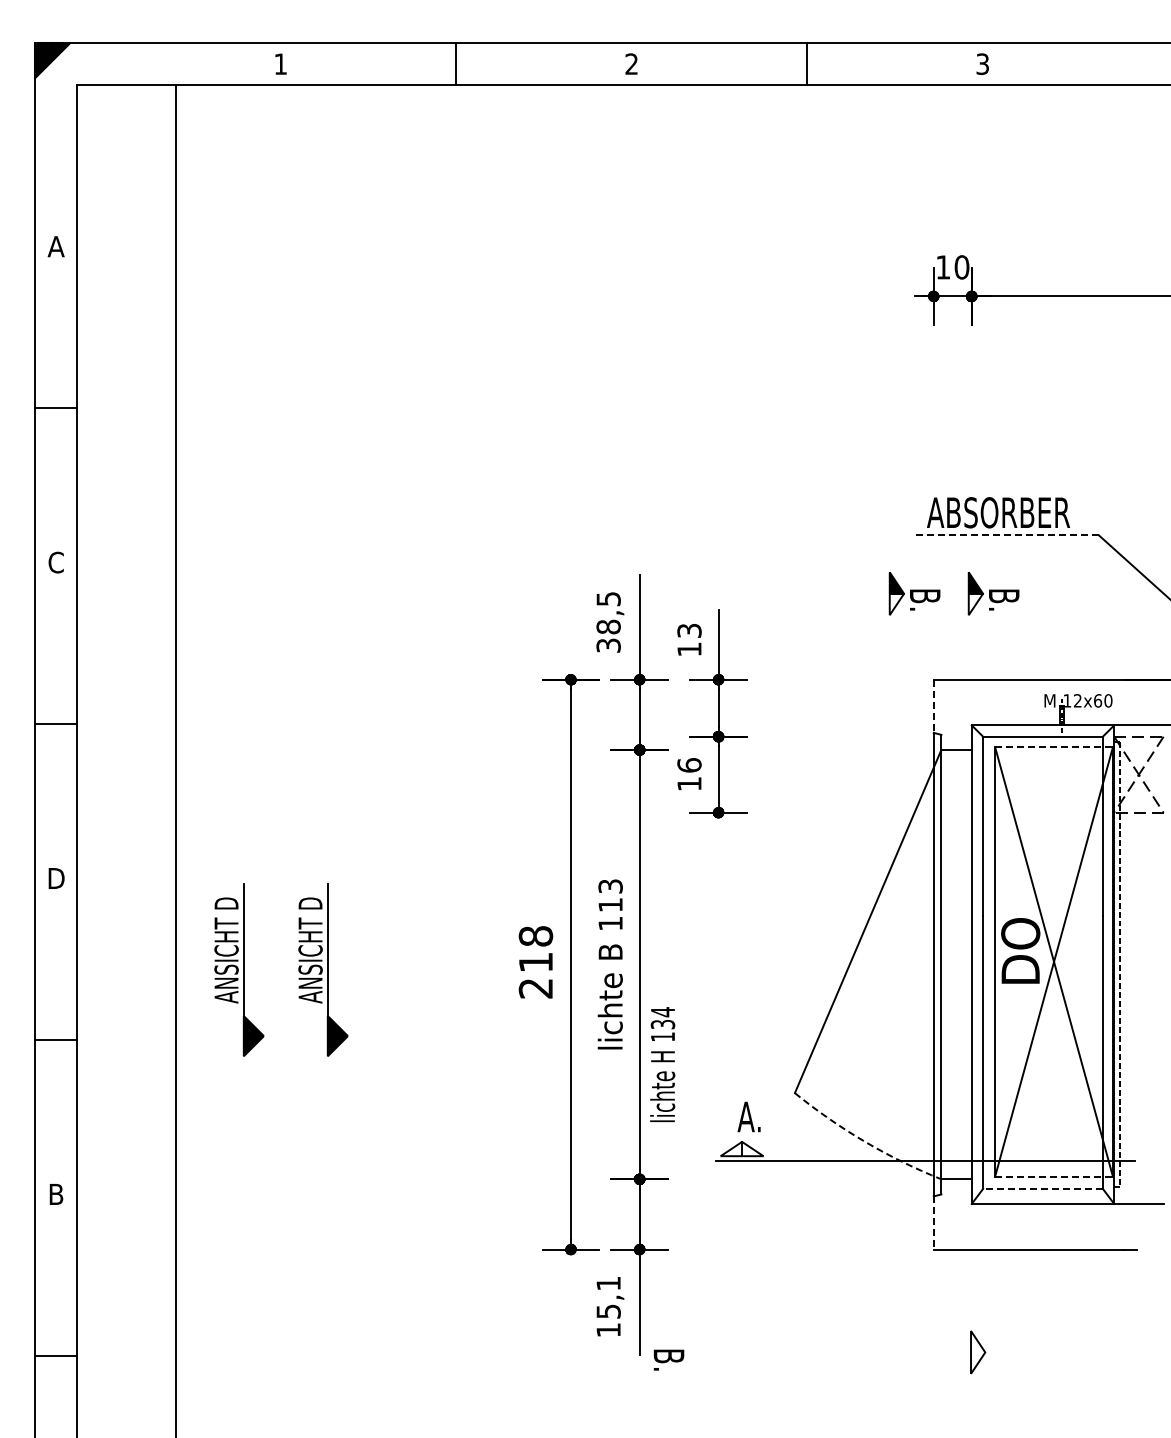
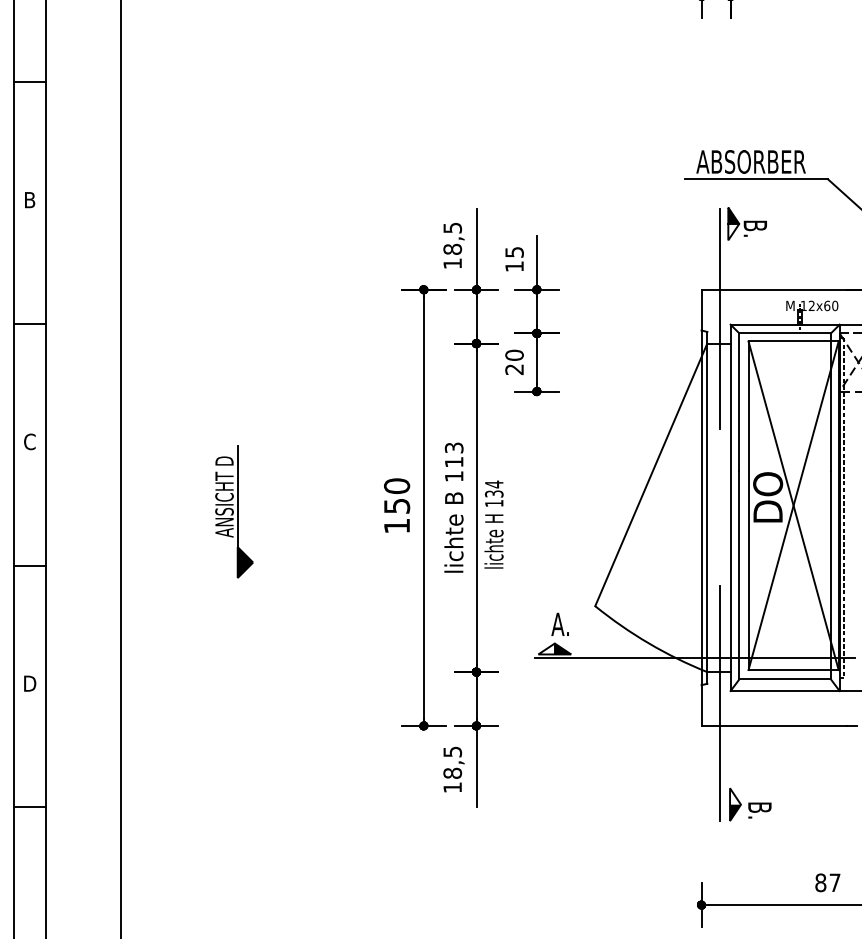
line: (1005, 535) -> (756, 179), dashed -> solid
text: (55, 562) -> (29, 200), C -> B
part: (914, 593) -> (686, 223), removed
text: (688, 630) -> (513, 252), 13 -> 15
text: (608, 645) -> (452, 263), 38,5 -> 18,5
line: (933, 706) -> (701, 310), dashed -> solid
line: (957, 717) -> (719, 318), added
line: (1054, 747) -> (793, 341), dashed -> solid
text: (689, 774) -> (514, 362), 16 -> 20
text: (56, 878) -> (30, 441), D -> C
text: (535, 962) -> (396, 506), 218 -> 150
part: (239, 969) -> (170, 511), removed
text: (662, 1064) -> (493, 524), moved
arc: (864, 1141) -> (648, 643), dashed -> solid
fill: (752, 1148) -> (562, 648), added
line: (1054, 1176) -> (793, 669), dashed -> solid
line: (1043, 1188) -> (785, 679), dashed -> solid
text: (56, 1194) -> (30, 683), B -> D
line: (957, 1220) -> (719, 703), added
line: (933, 1222) -> (701, 705), dashed -> solid
text: (608, 1297) -> (452, 762), 15,1 -> 18,5
text: (668, 1359) -> (759, 810), moved
fill: (978, 1362) -> (735, 812), added

